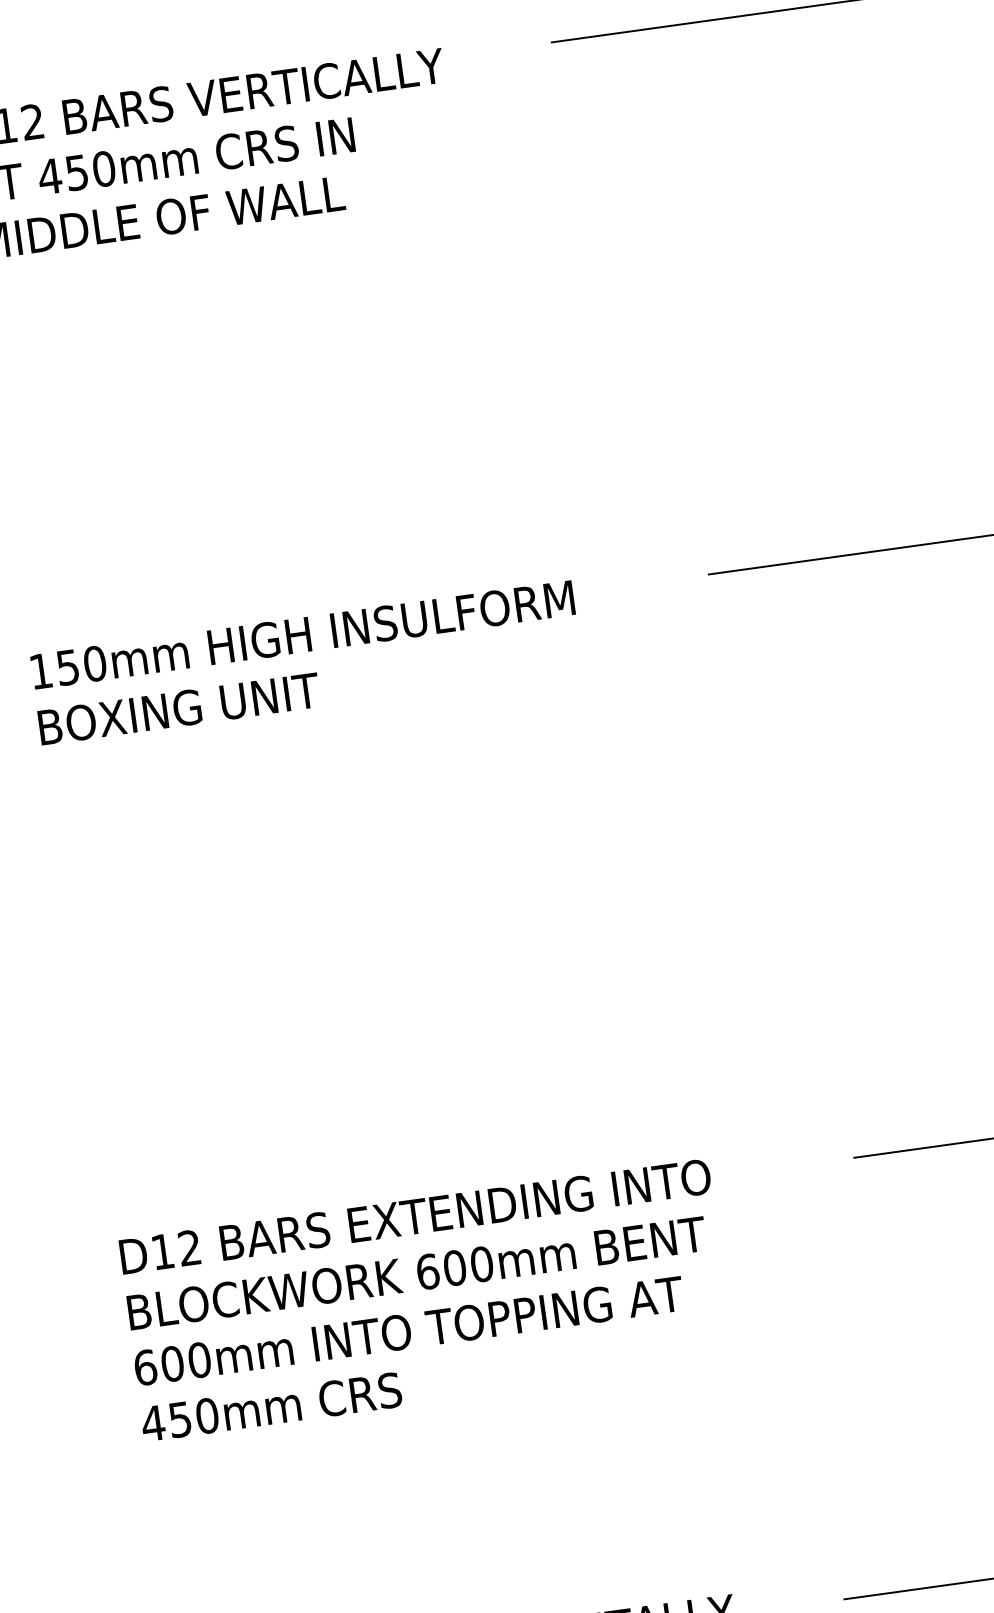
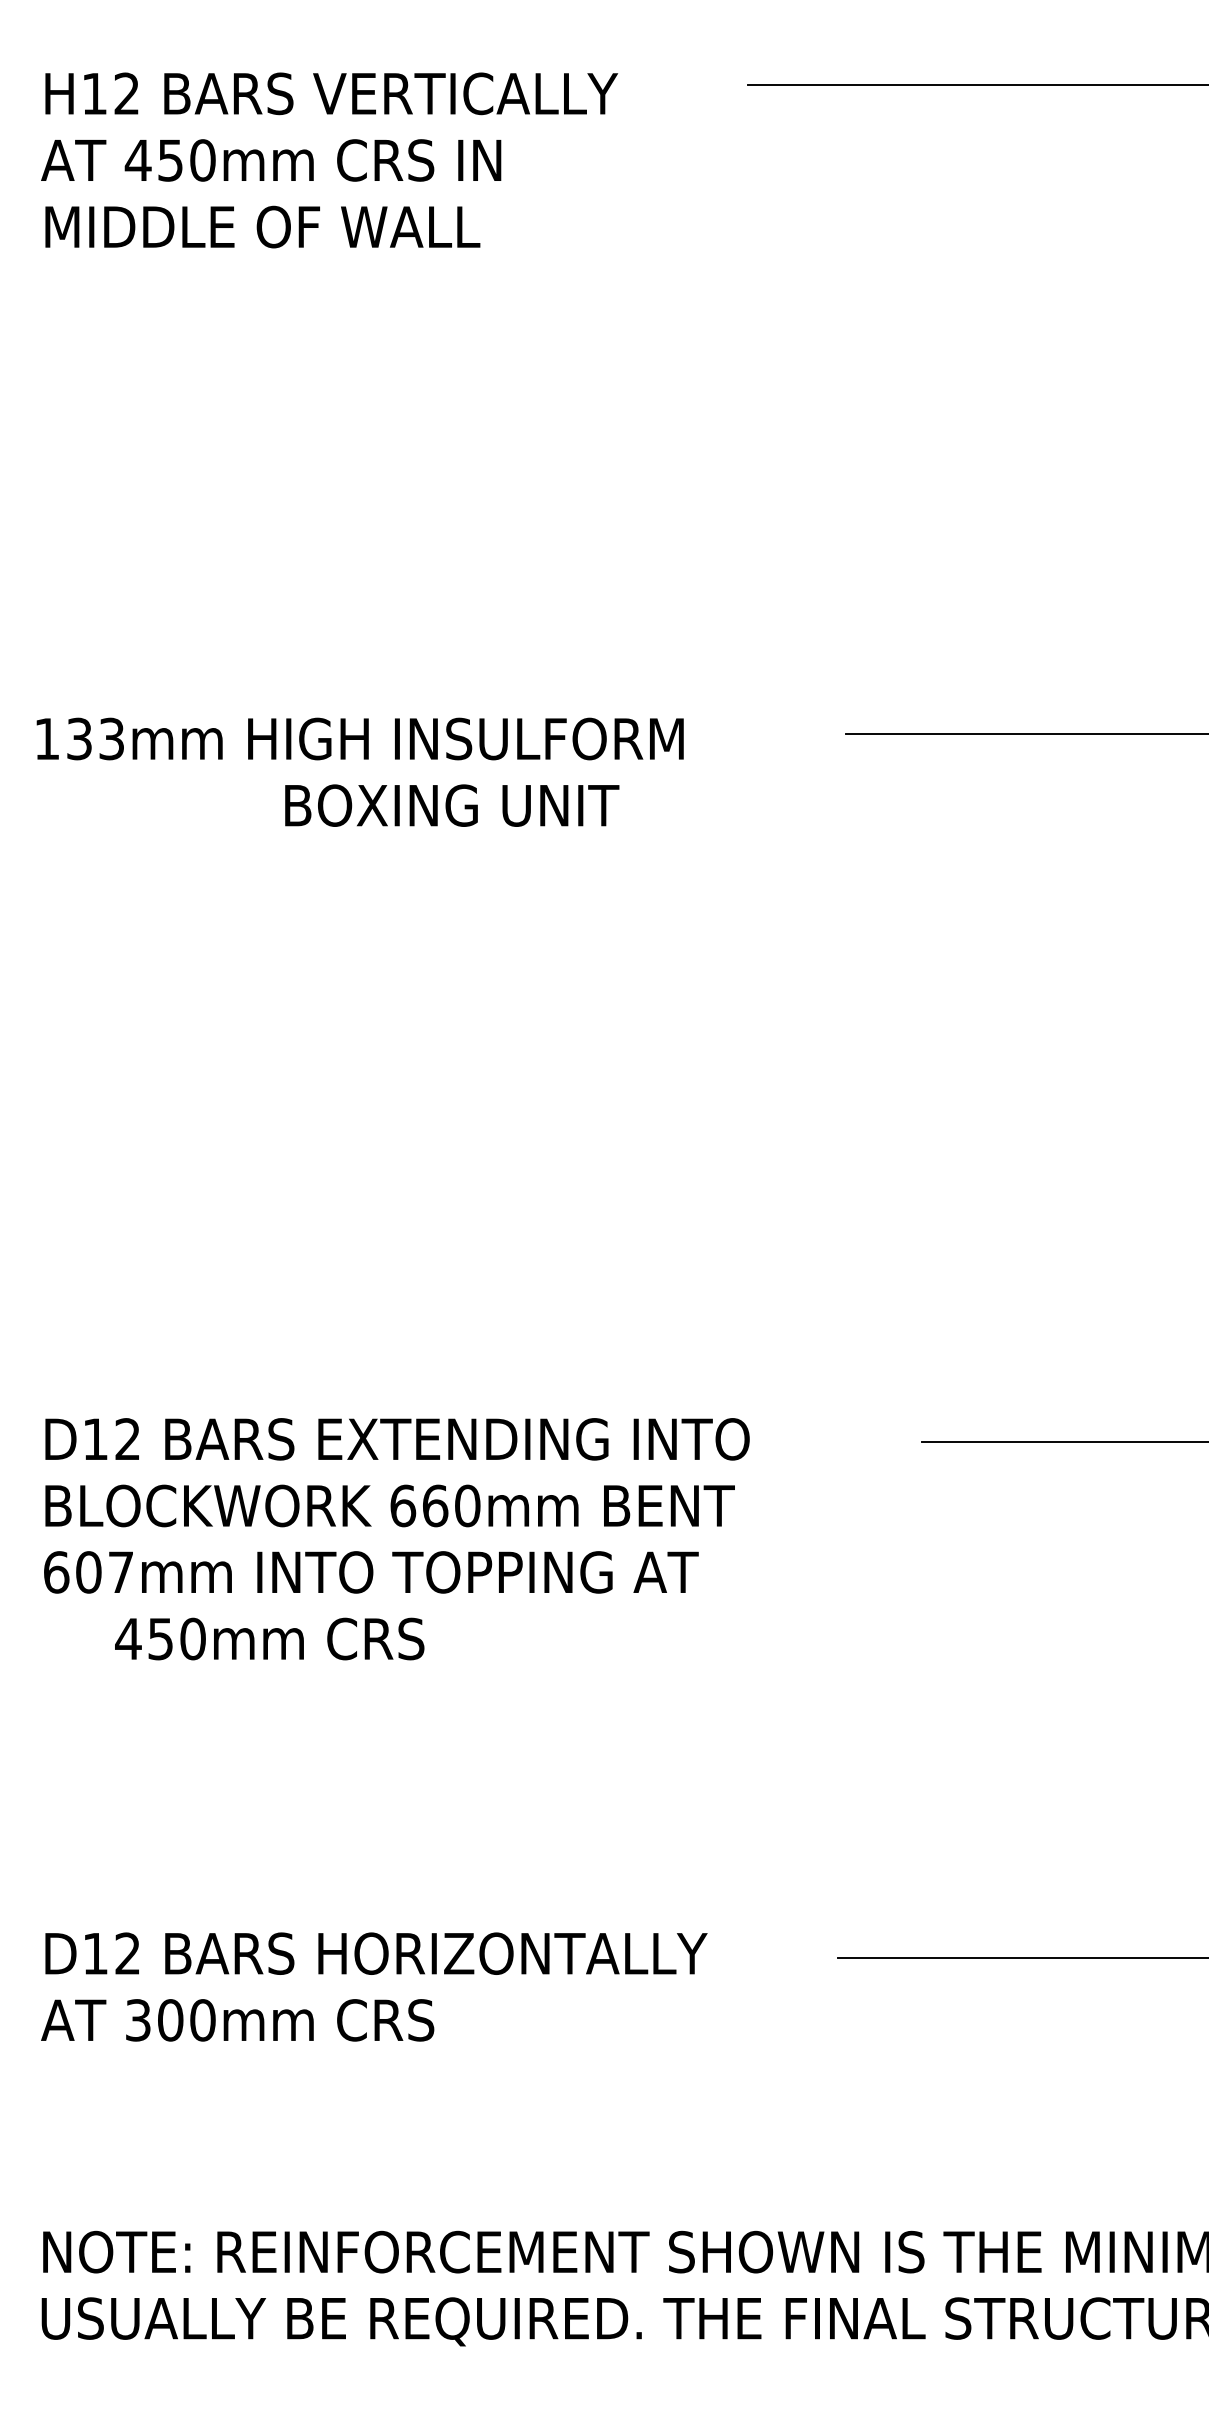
text: (81, 665) -> (95, 738), 150mm -> 133mm
text: (179, 708) -> (452, 805), moved
text: (454, 1267) -> (435, 1505), 600mm -> 660mm
text: (199, 1360) -> (120, 1572), 600mm -> 607mm
text: (271, 1406) -> (269, 1638), moved

